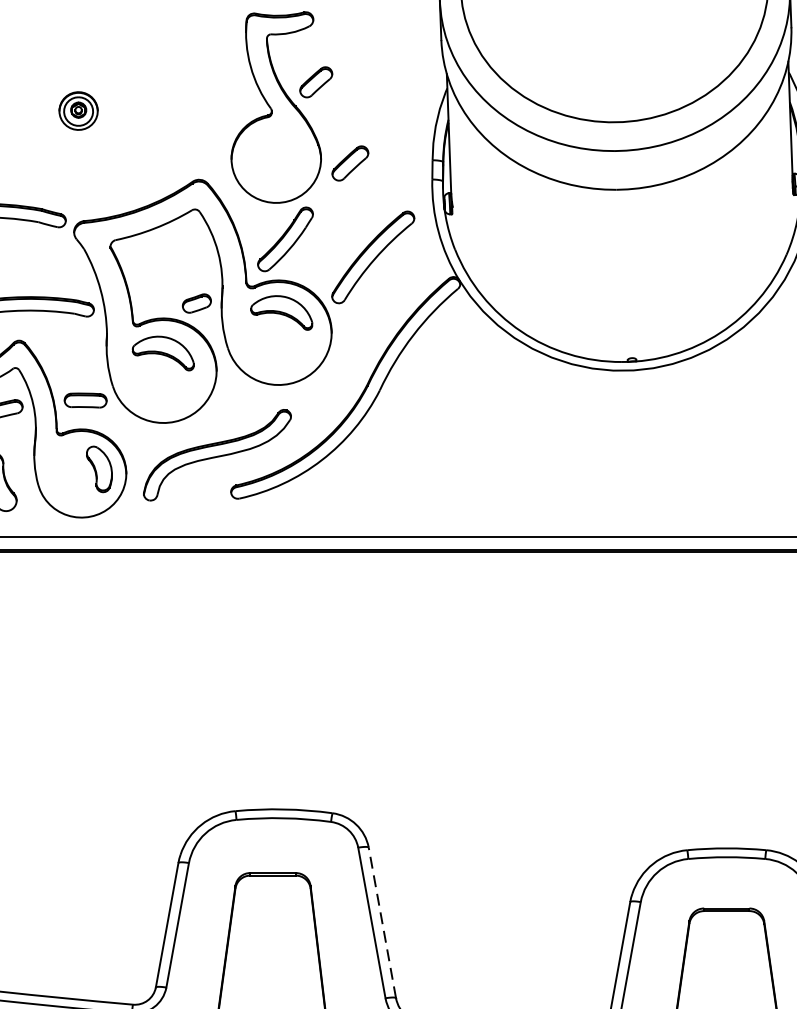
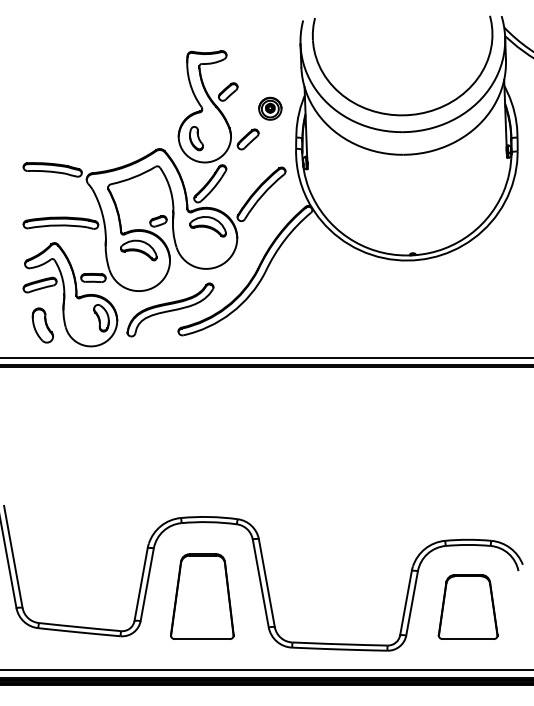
part: (78, 110) -> (270, 108), moved
part: (261, 161) -> (196, 138), added
line: (381, 923) -> (266, 583), dashed -> solid

